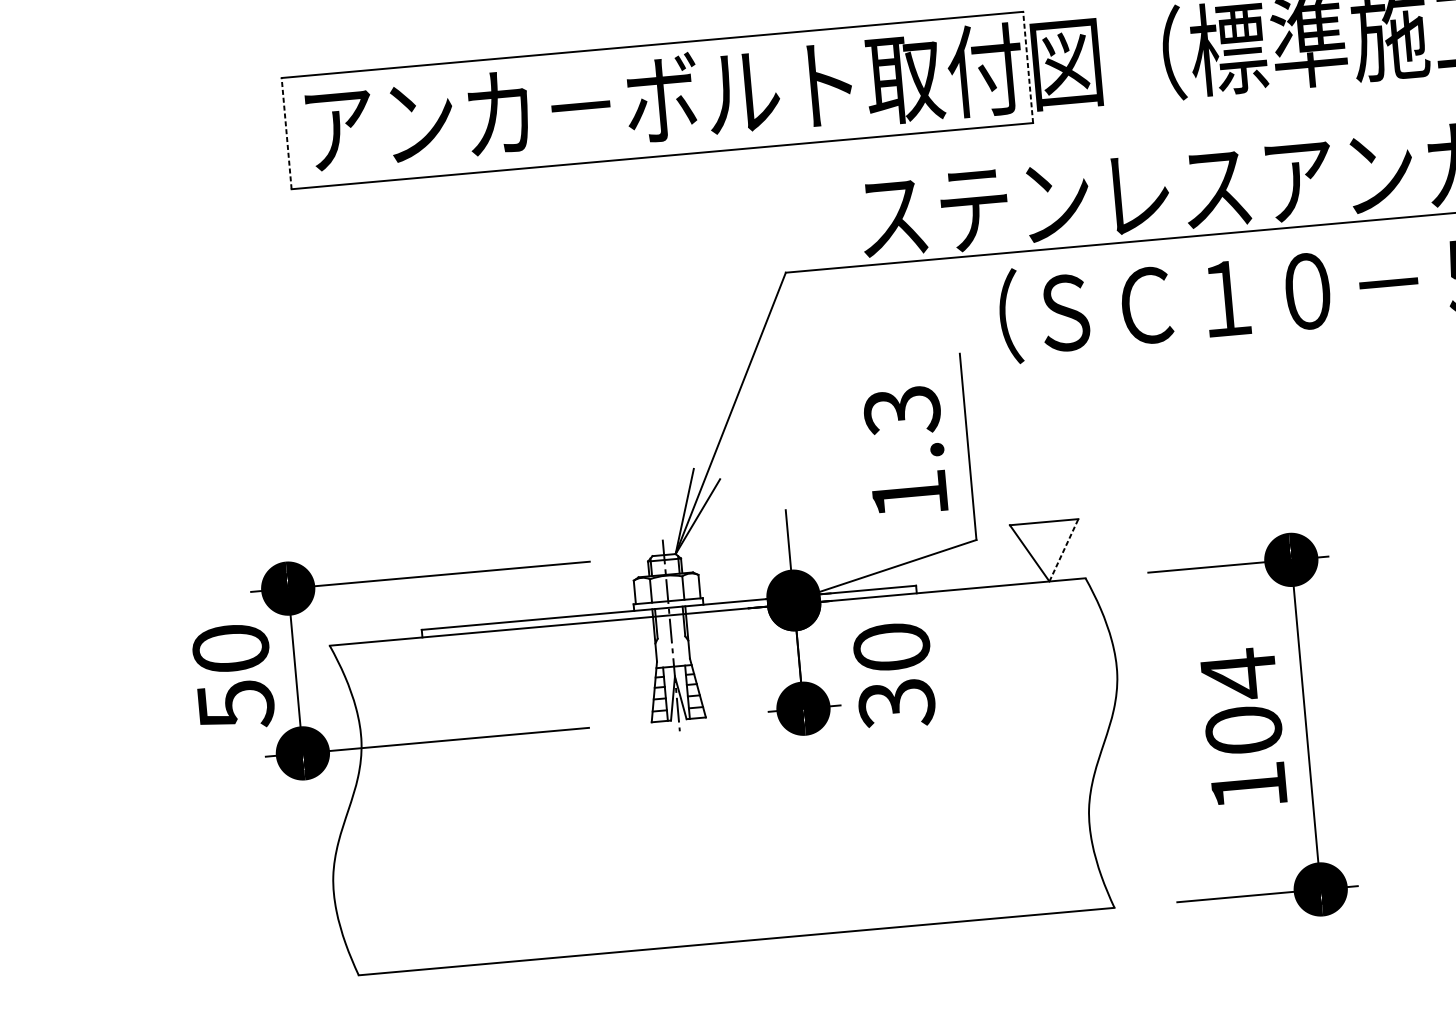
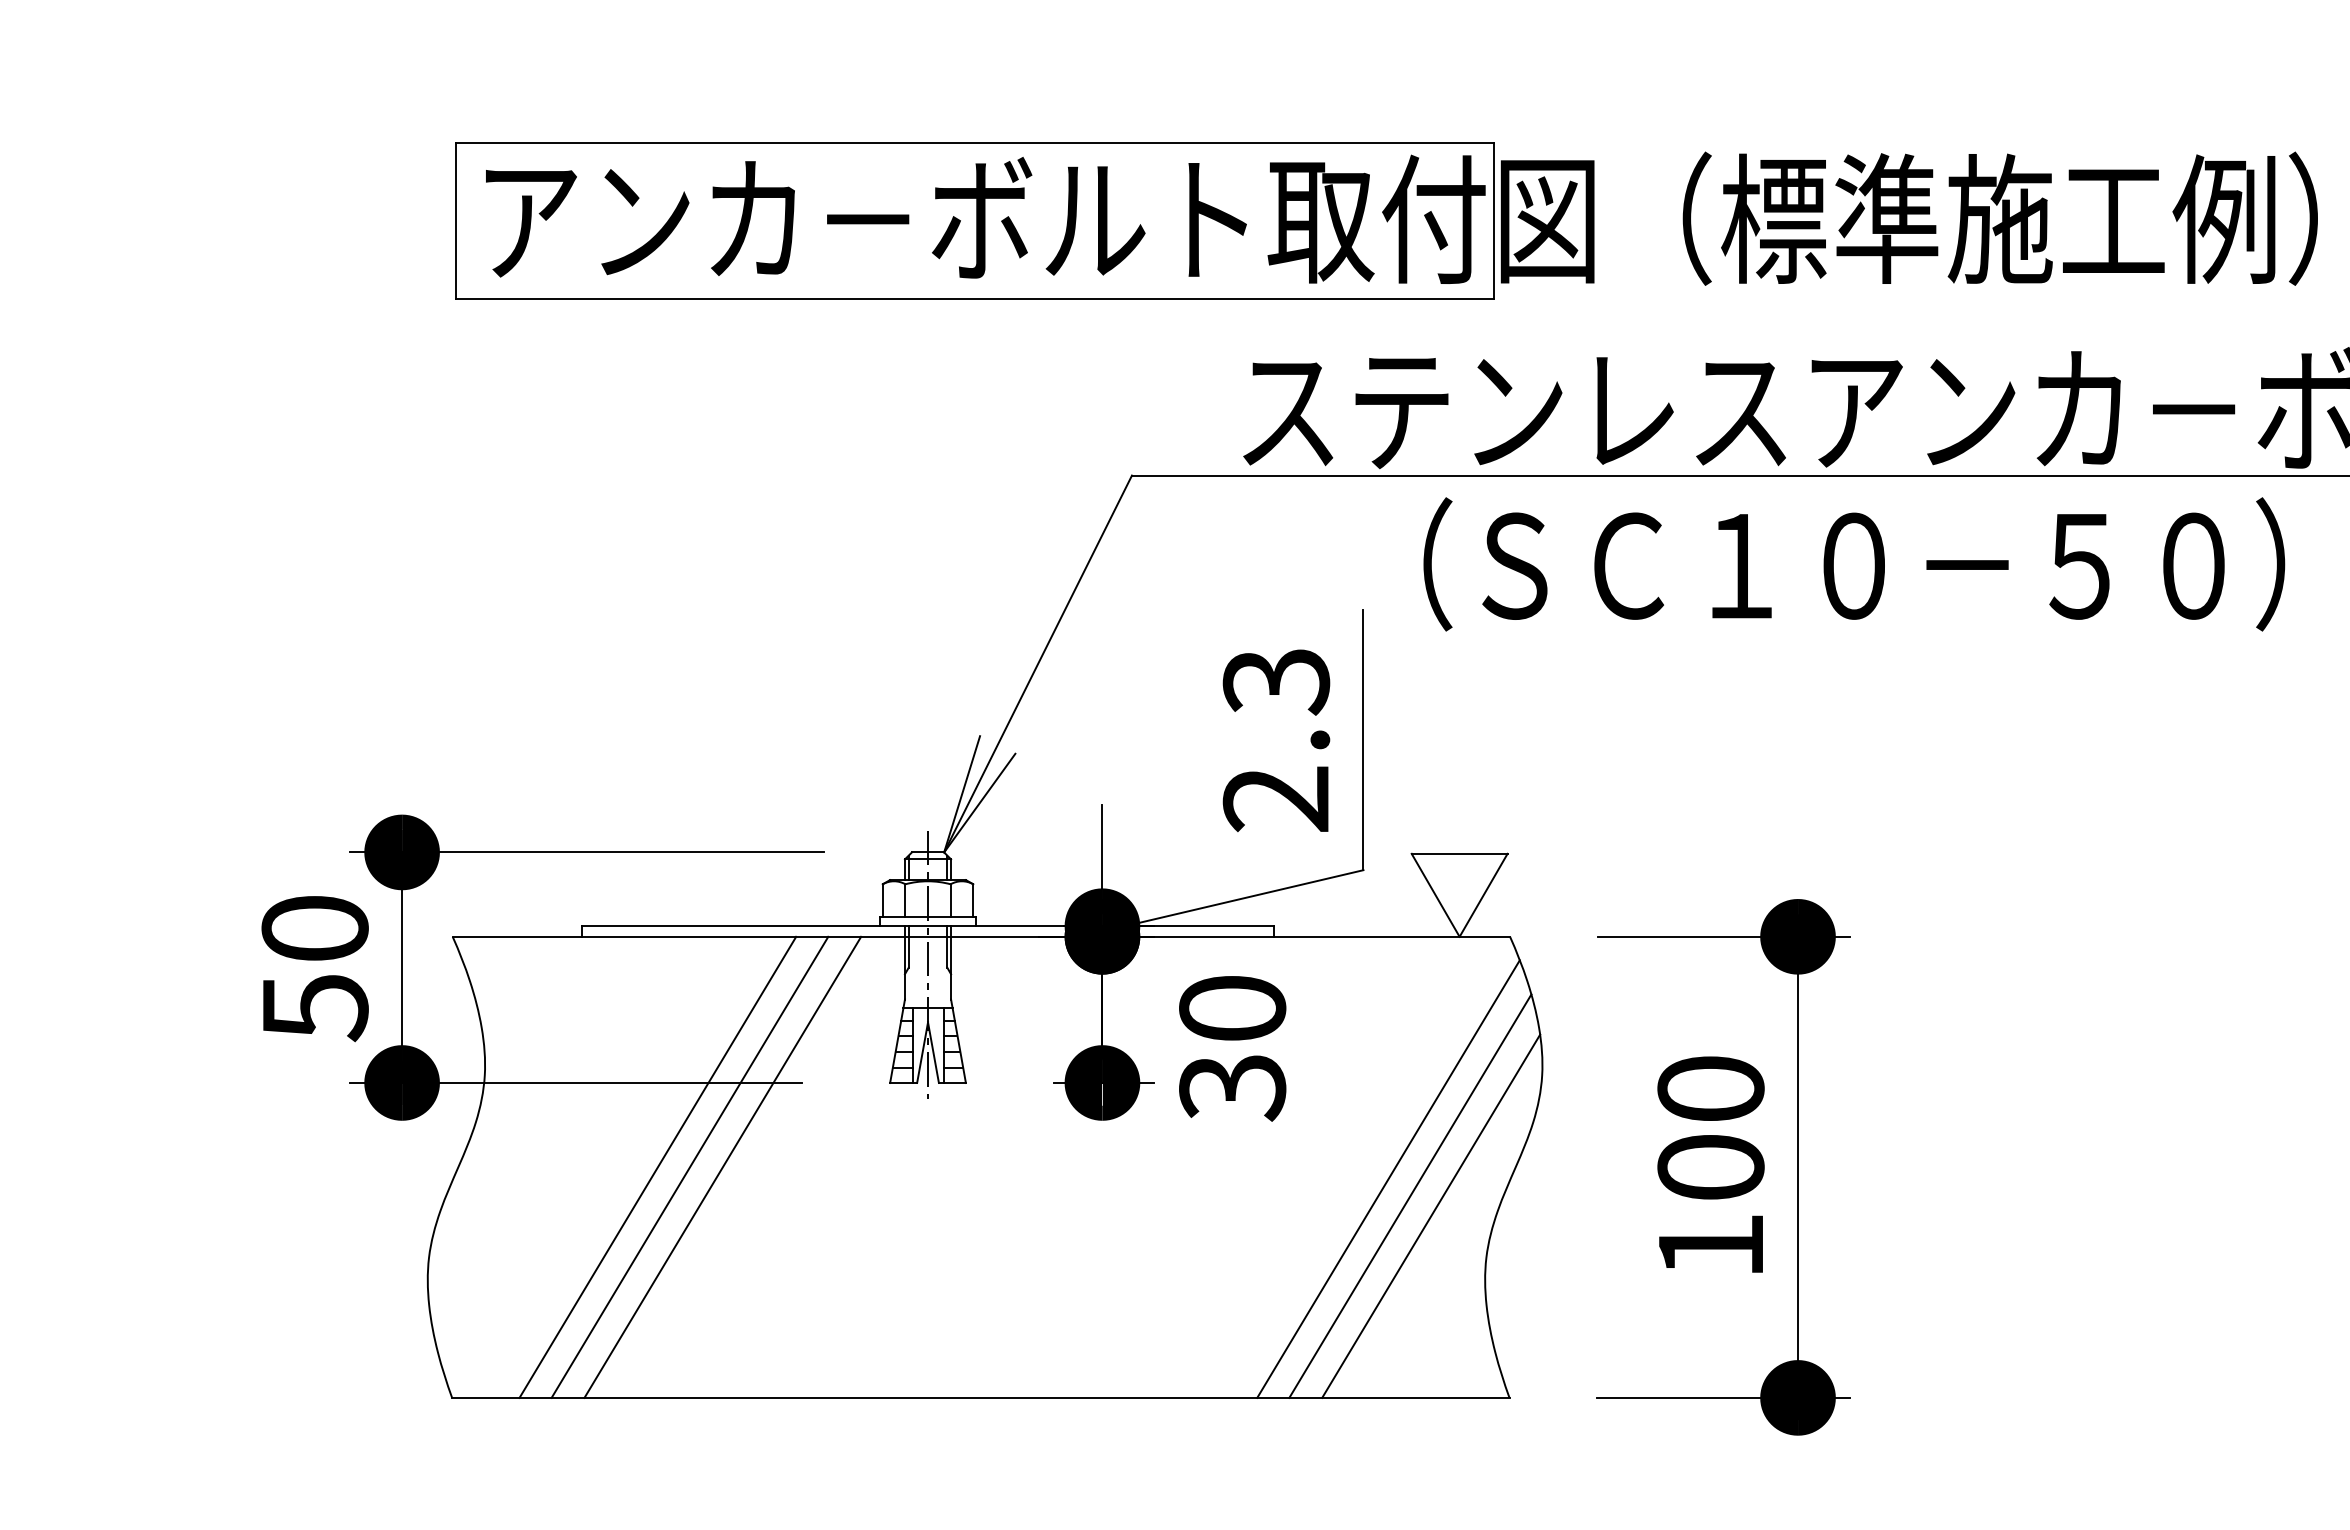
line: (1027, 67) -> (1493, 220), dashed -> solid
line: (286, 133) -> (456, 220), dashed -> solid
text: (909, 495) -> (1275, 799), 1.3 -> 2.3
line: (1063, 550) -> (1483, 895), dashed -> solid
text: (1238, 674) -> (1710, 1089), 104 -> 100
line: (1014, 758) -> (1388, 1178), added
line: (1030, 769) -> (1410, 1195), added
line: (1047, 782) -> (1431, 1215), added
line: (537, 792) -> (722, 1166), added
line: (513, 794) -> (689, 1166), added
line: (490, 796) -> (657, 1166), added

